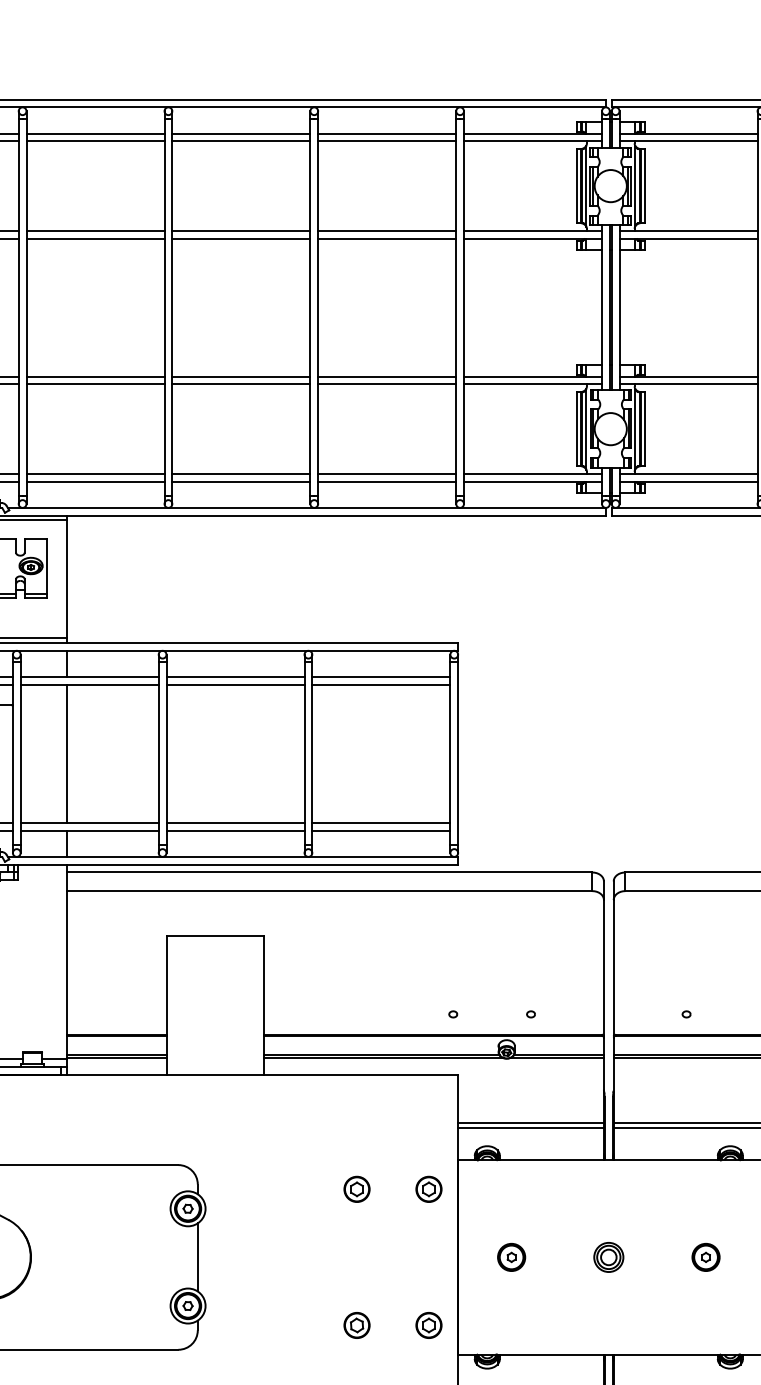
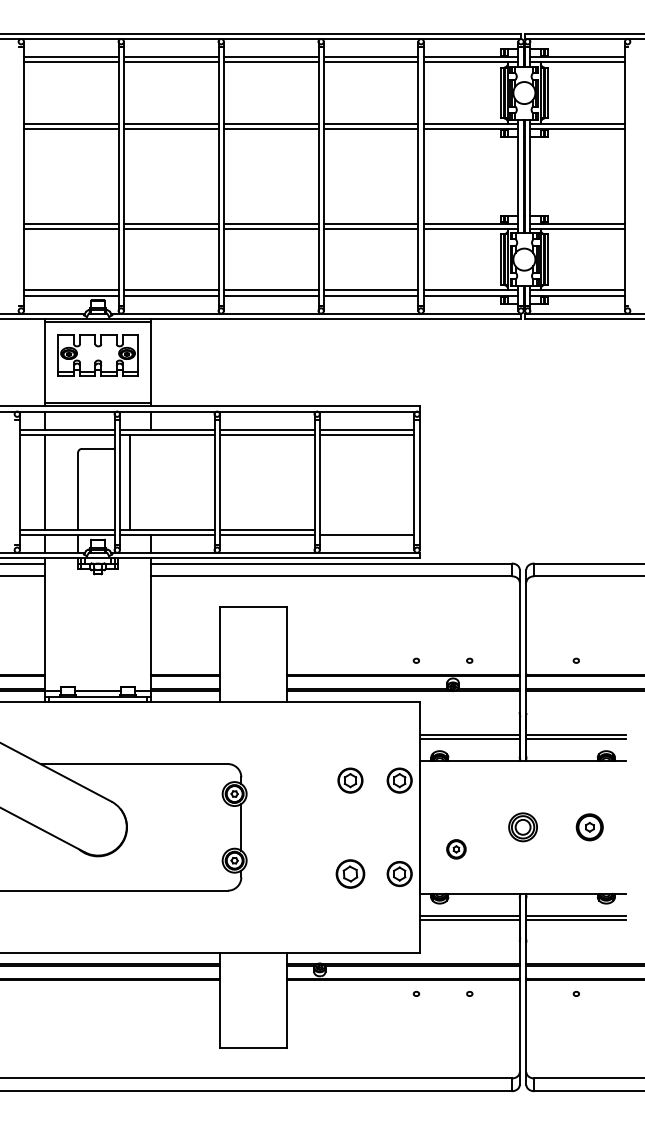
line: (66, 752) -> (130, 481), moved
line: (380, 822) -> (366, 529), removed
part: (357, 1189) -> (350, 780), size x1.4
part: (428, 1189) -> (399, 780), size x1.4
part: (511, 1257) -> (456, 849), moved
part: (608, 1257) -> (522, 827), size x1.4
part: (705, 1257) -> (589, 827), size x1.4
part: (357, 1324) -> (350, 873), size x1.6
part: (428, 1324) -> (399, 873), size x1.4

